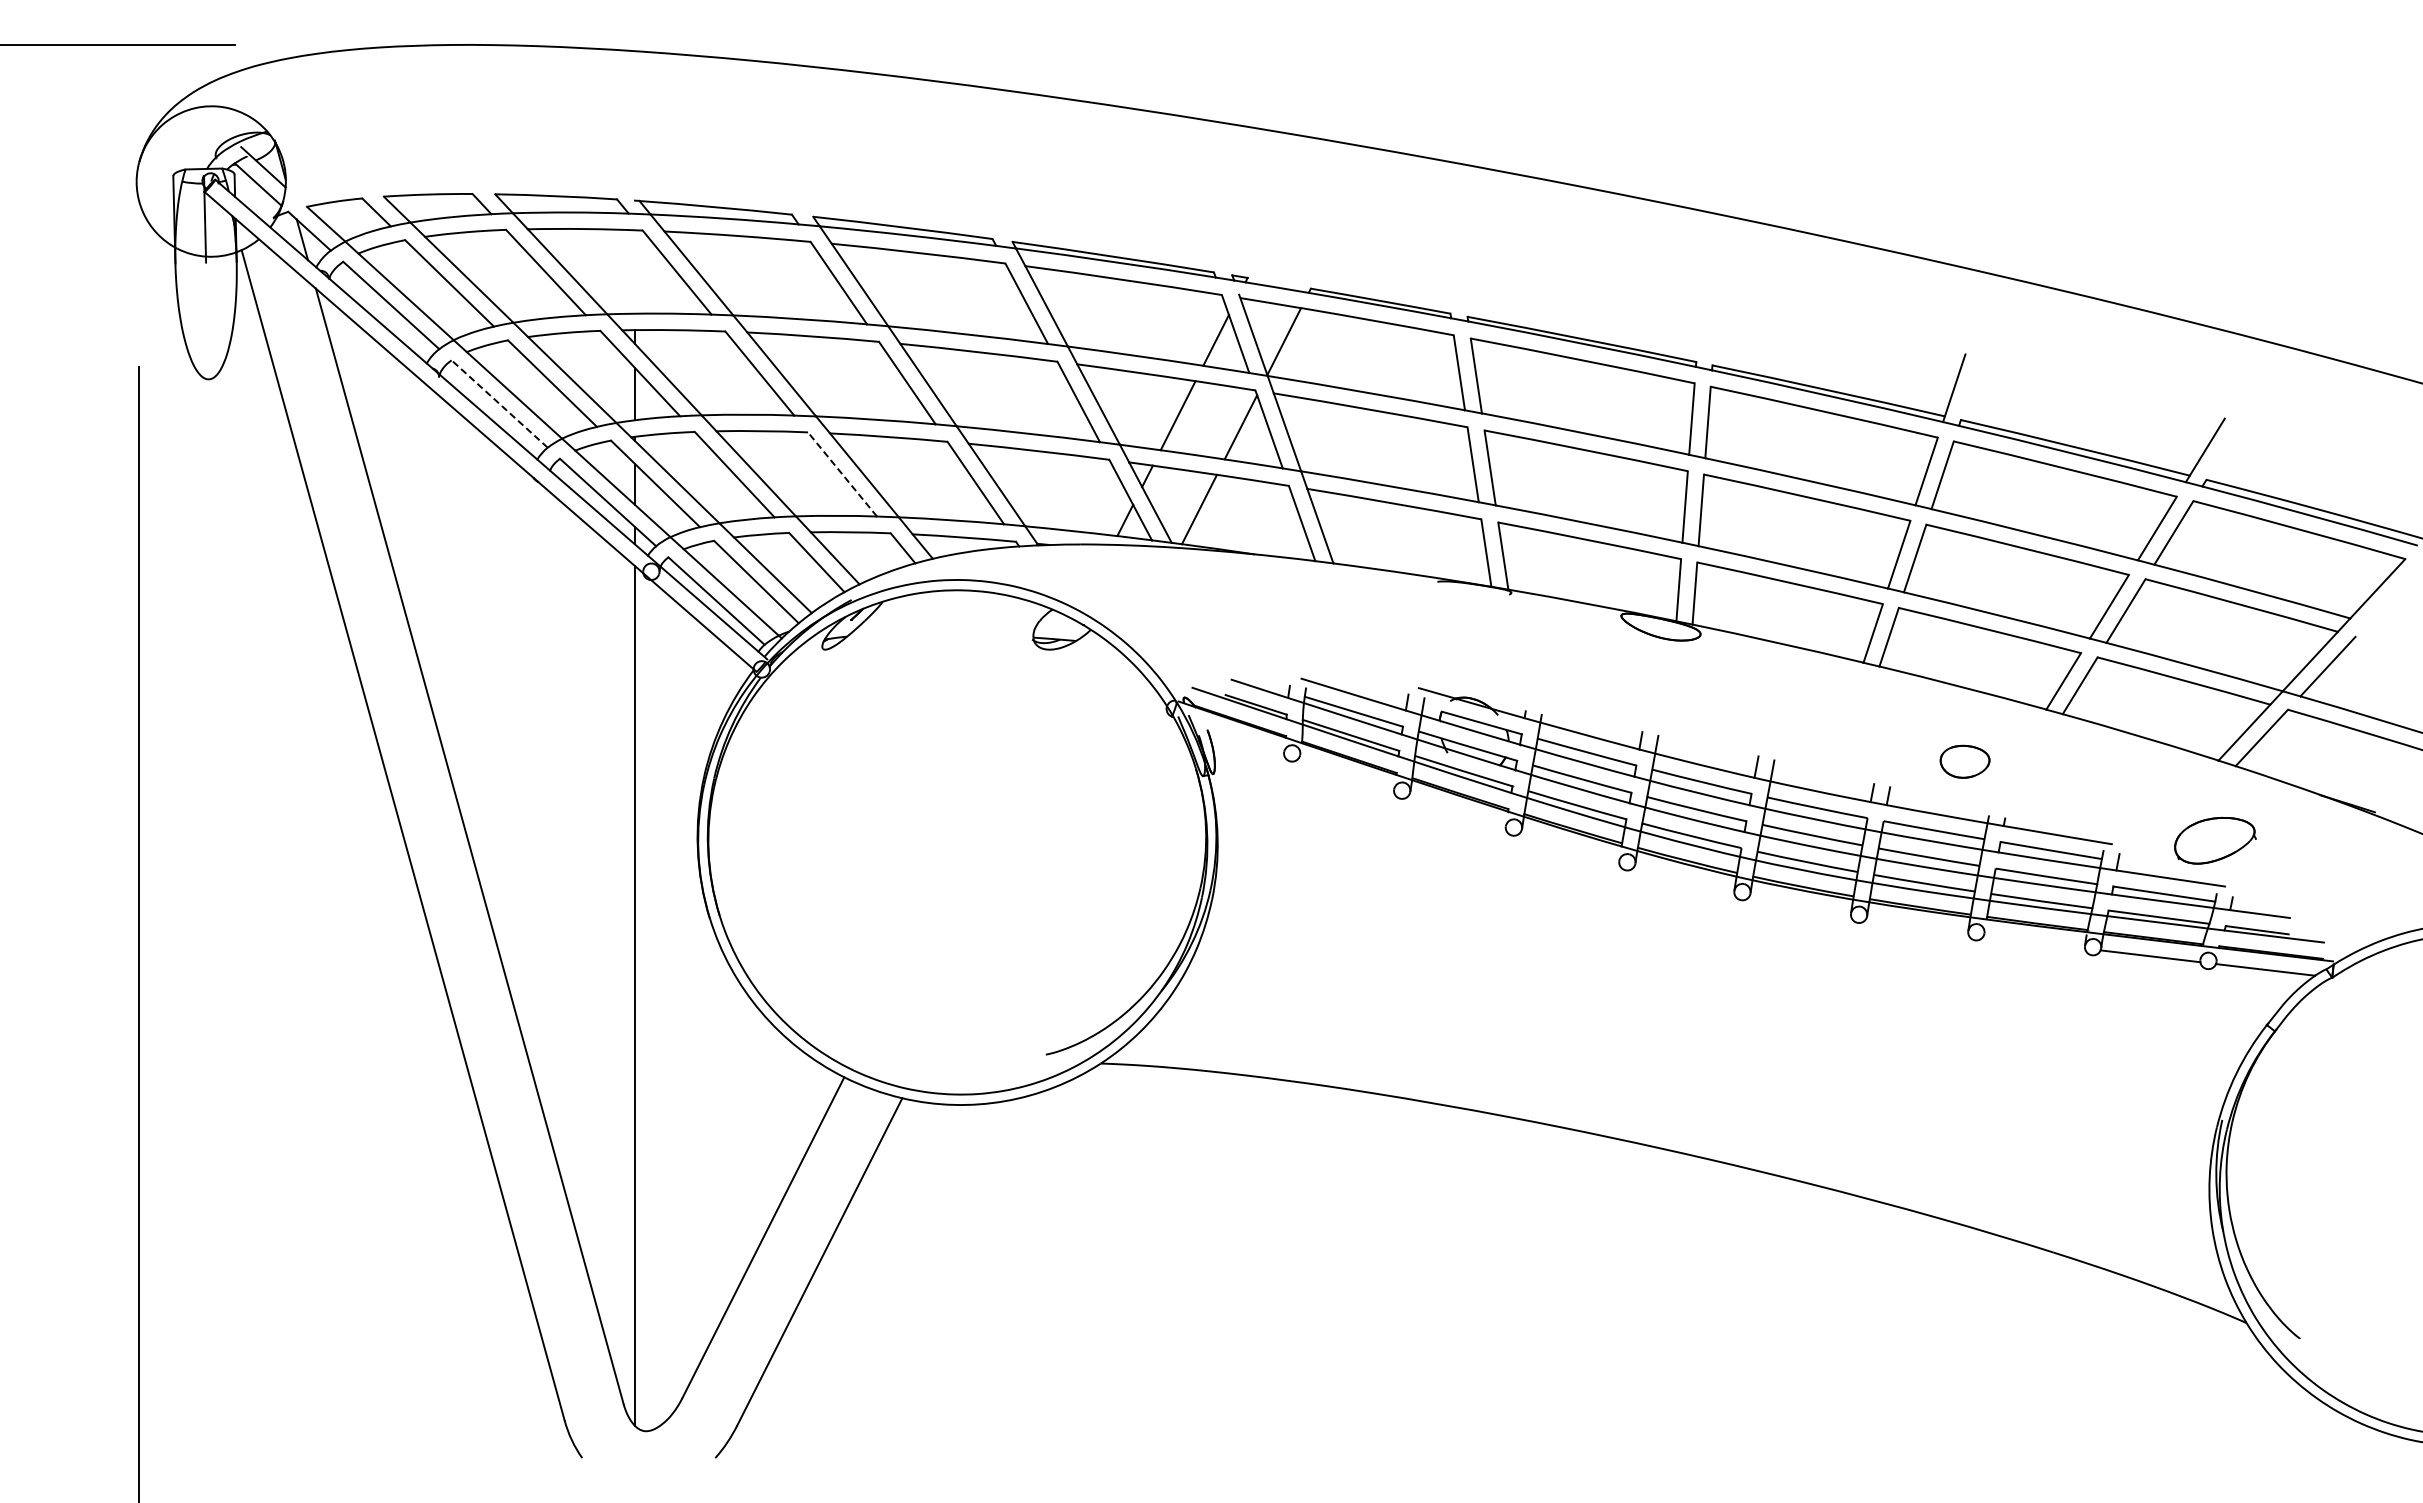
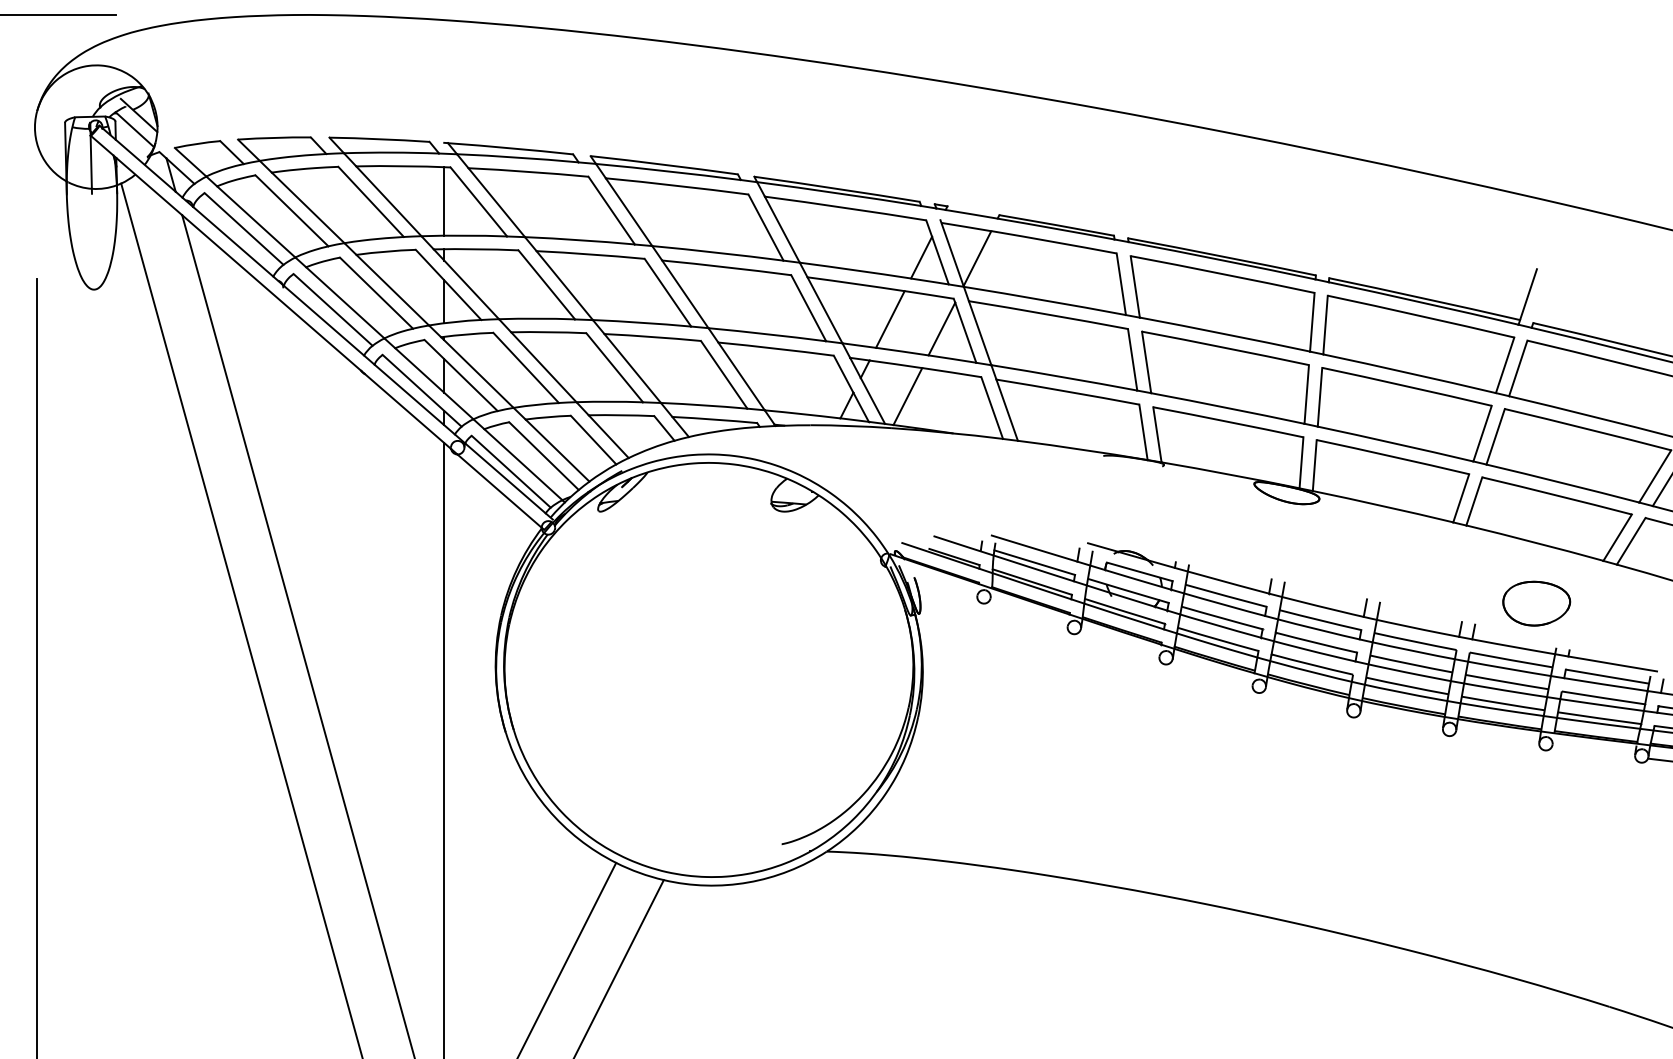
line: (634, 271) -> (443, 201), added
line: (499, 404) -> (332, 310), dashed -> solid
line: (842, 474) -> (614, 367), dashed -> solid
part: (1964, 761) -> (1536, 603), size x1.67

